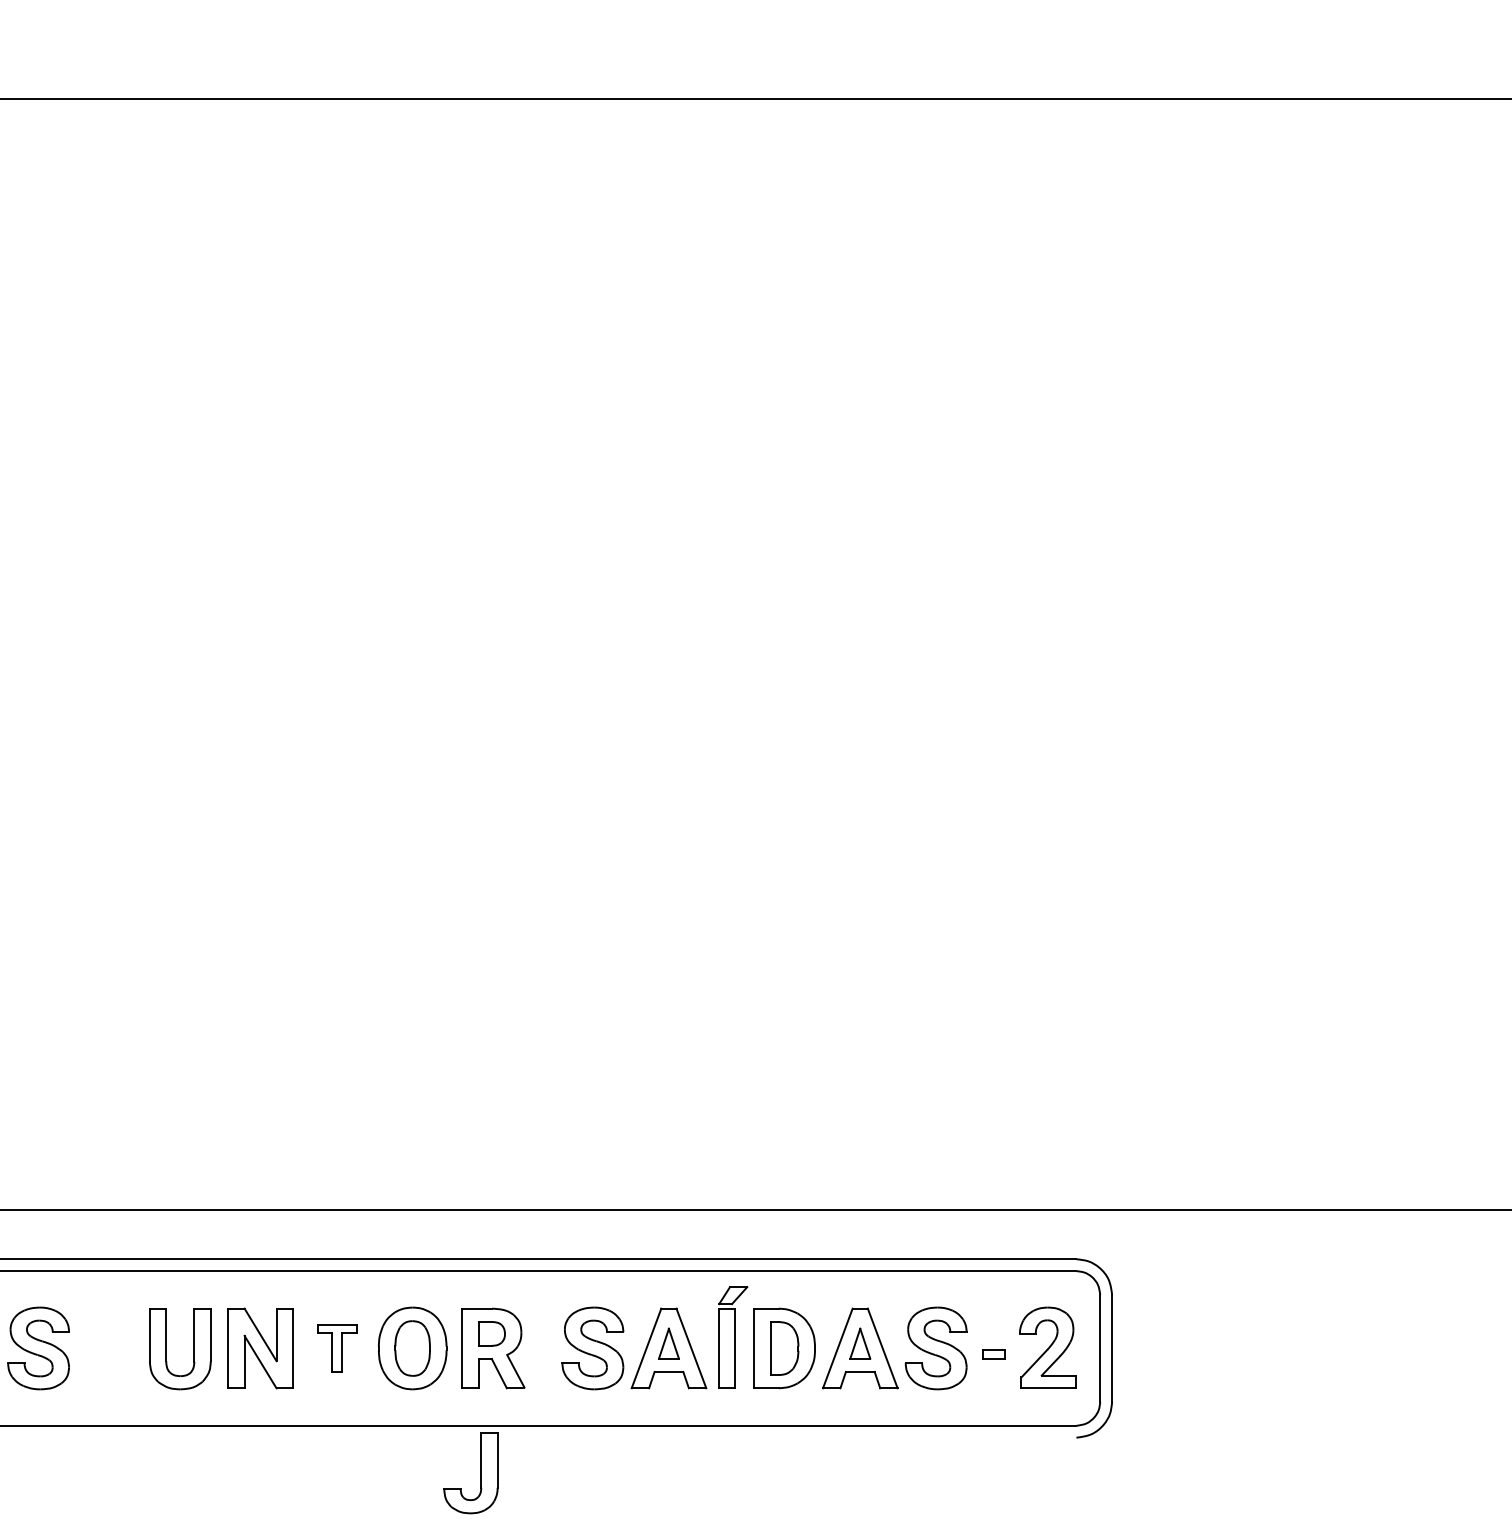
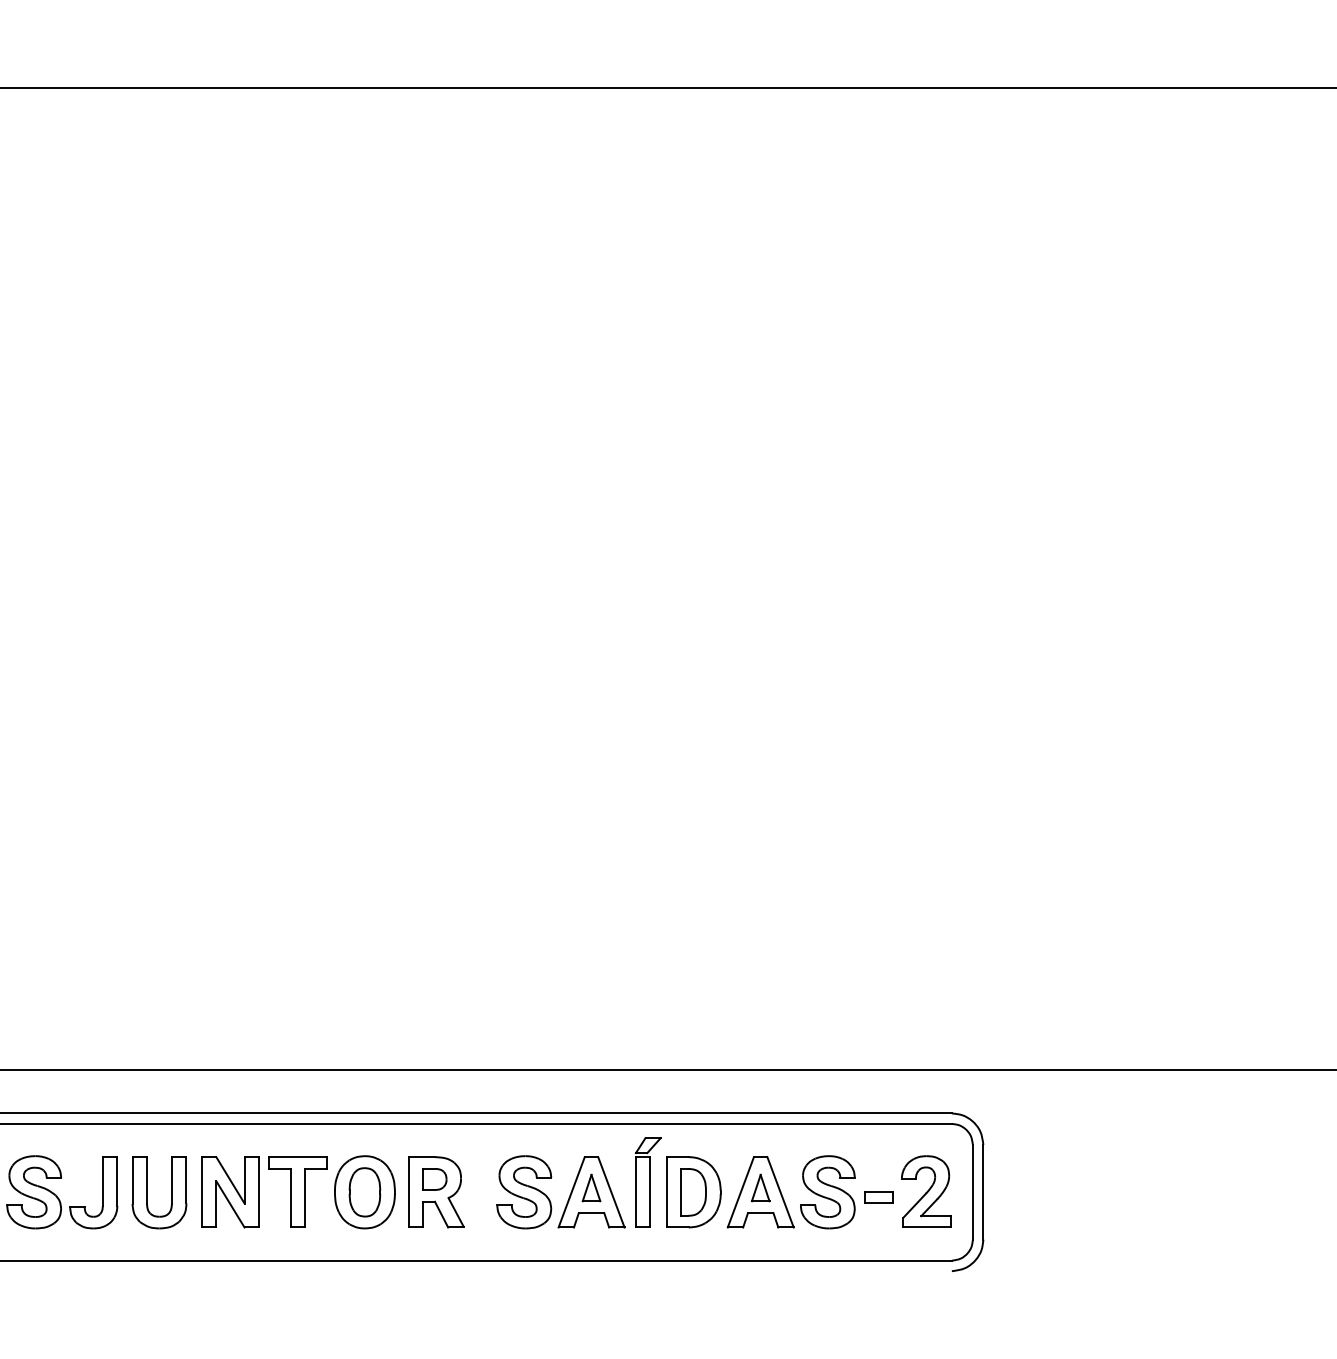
part: (337, 1348) -> (298, 1192), size x1.67
part: (993, 1354) -> (878, 1197), size x1.43
part: (480, 1473) -> (102, 1193), moved

